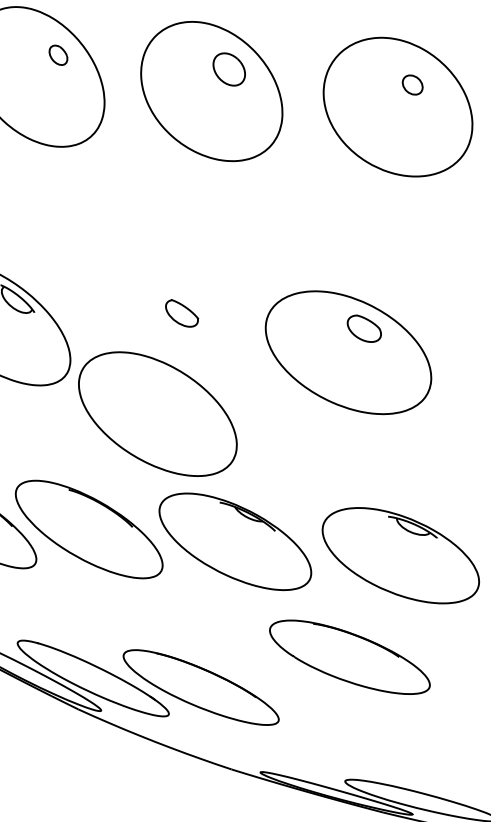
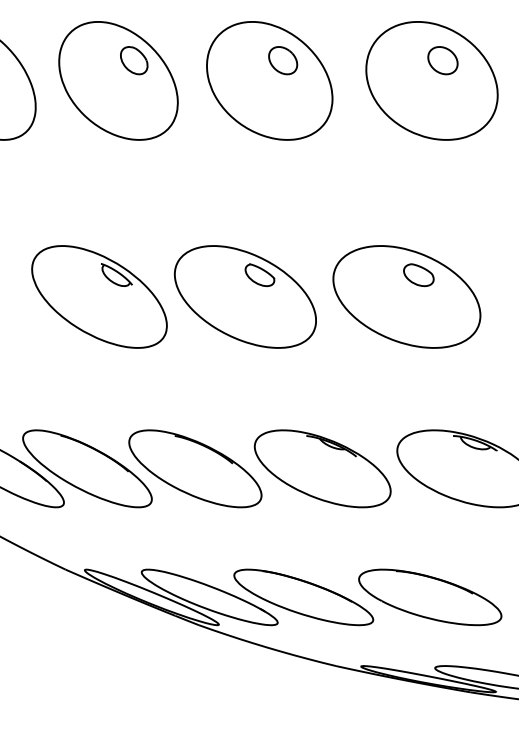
part: (58, 54) -> (134, 60), size x1.67
part: (412, 84) -> (442, 60), size x1.67
part: (158, 413) -> (245, 296), moved
part: (350, 657) -> (430, 597), moved

